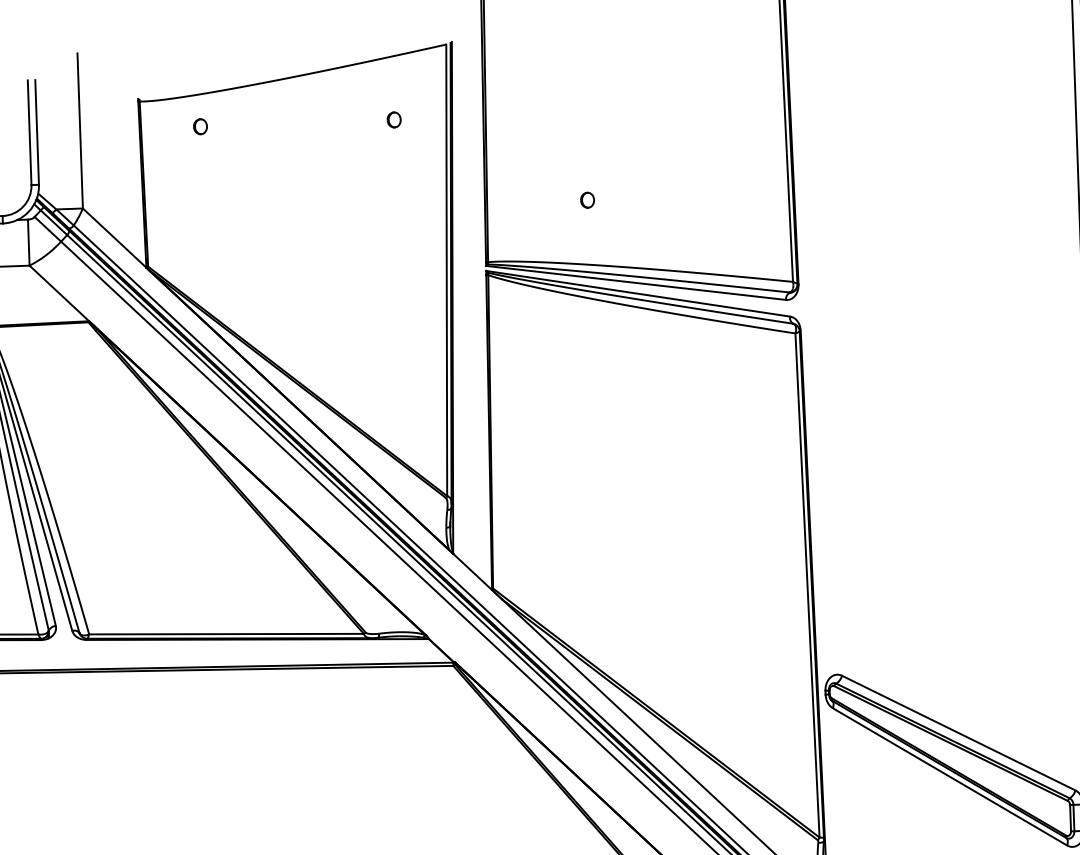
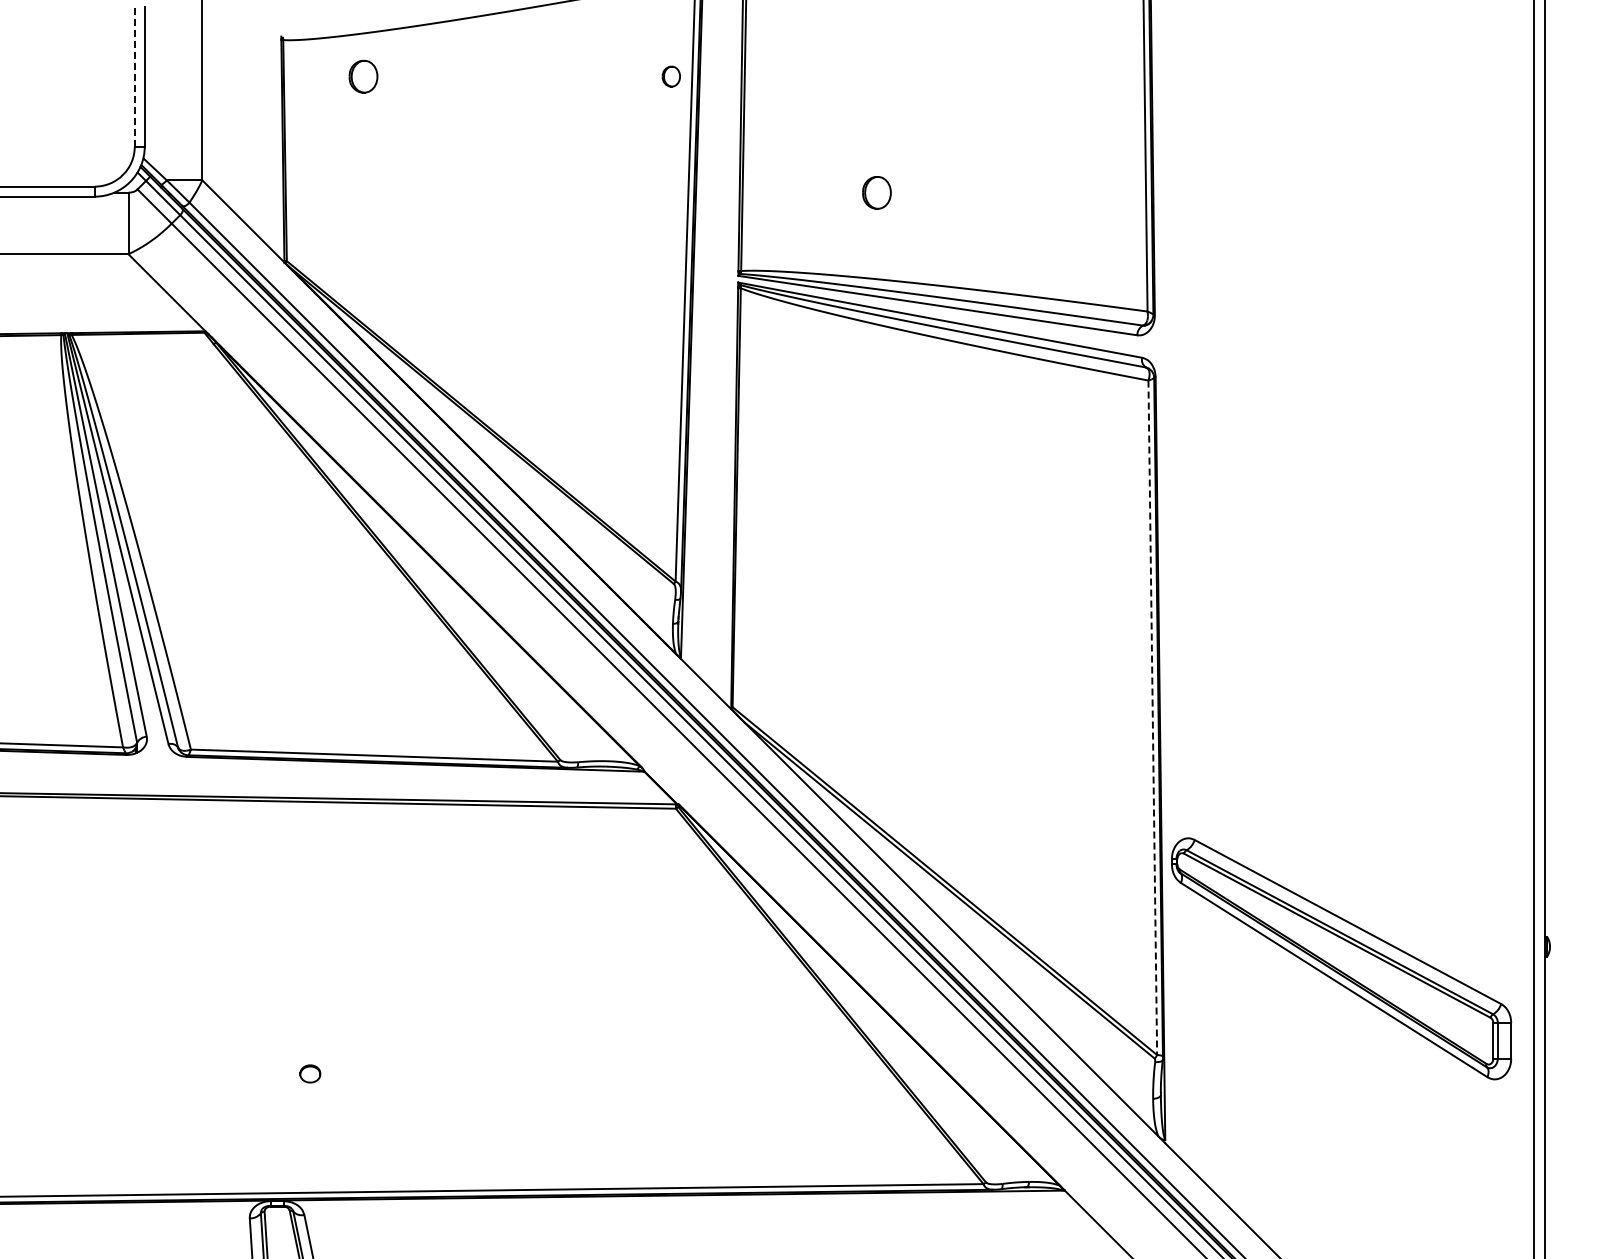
part: (393, 119) -> (670, 76), moved
part: (199, 126) -> (362, 76), size x1.6
line: (29, 132) -> (134, 76), solid -> dashed
part: (587, 199) -> (876, 192), size x1.6
line: (807, 586) -> (1152, 718), solid -> dashed

